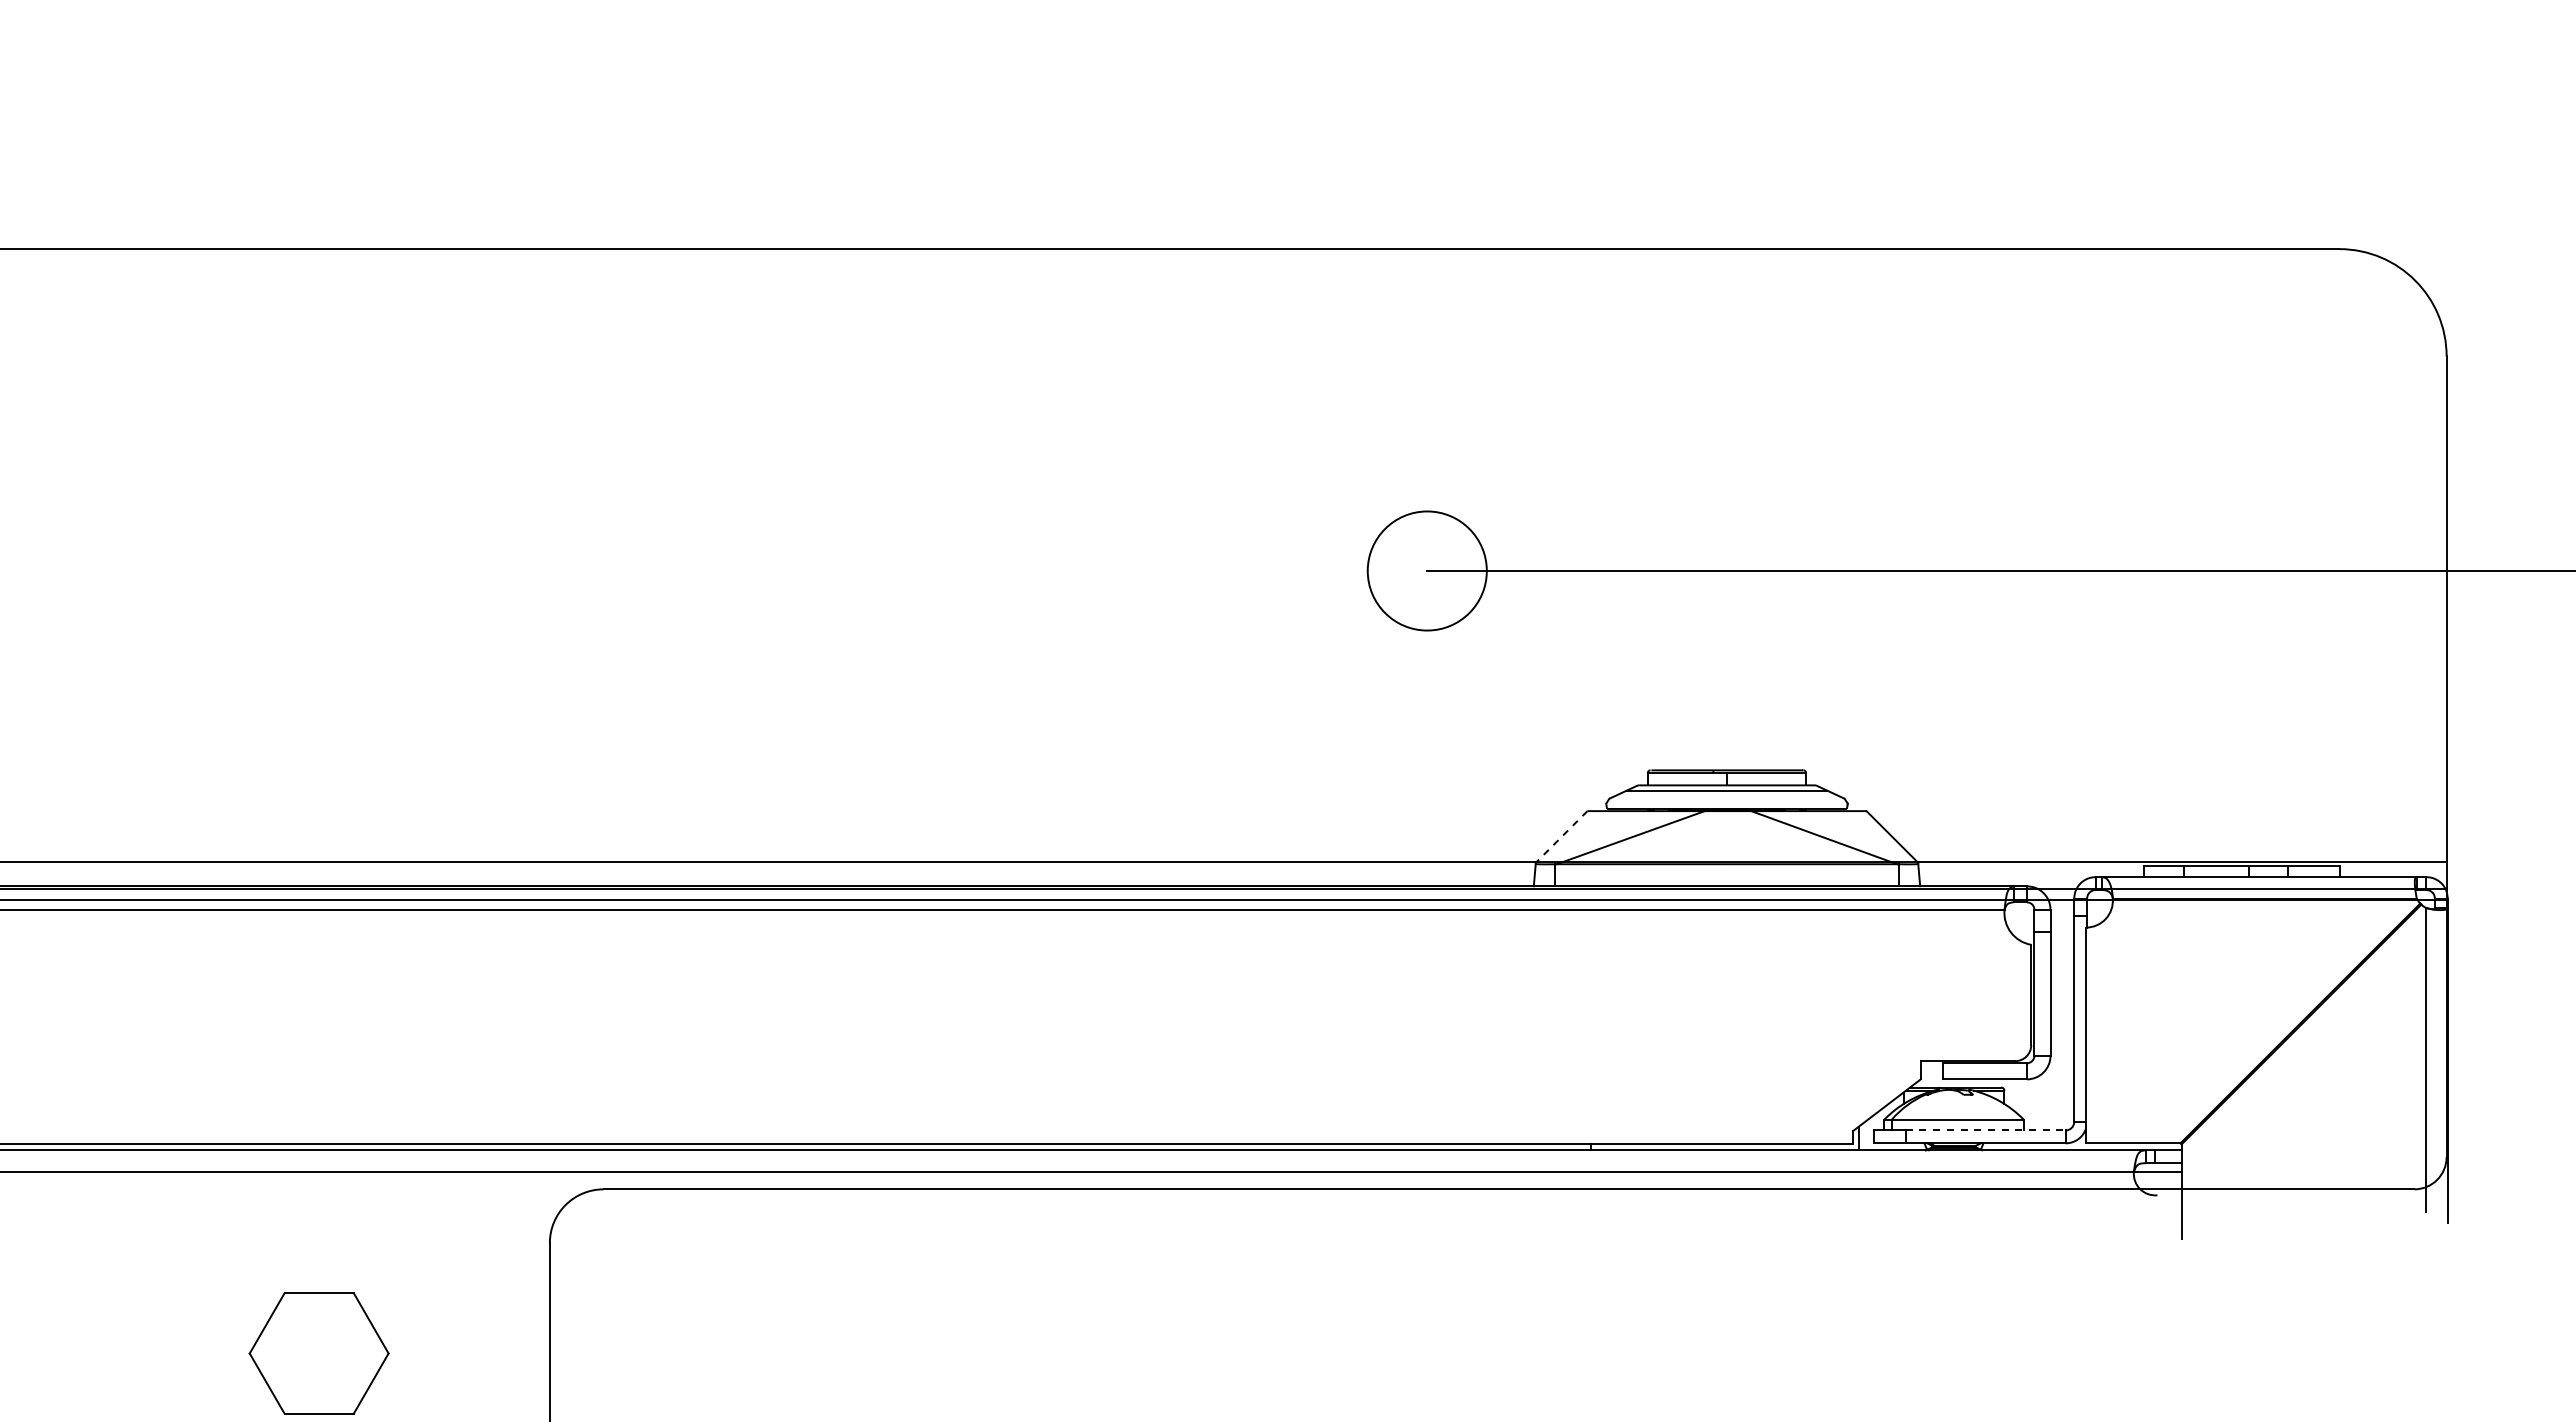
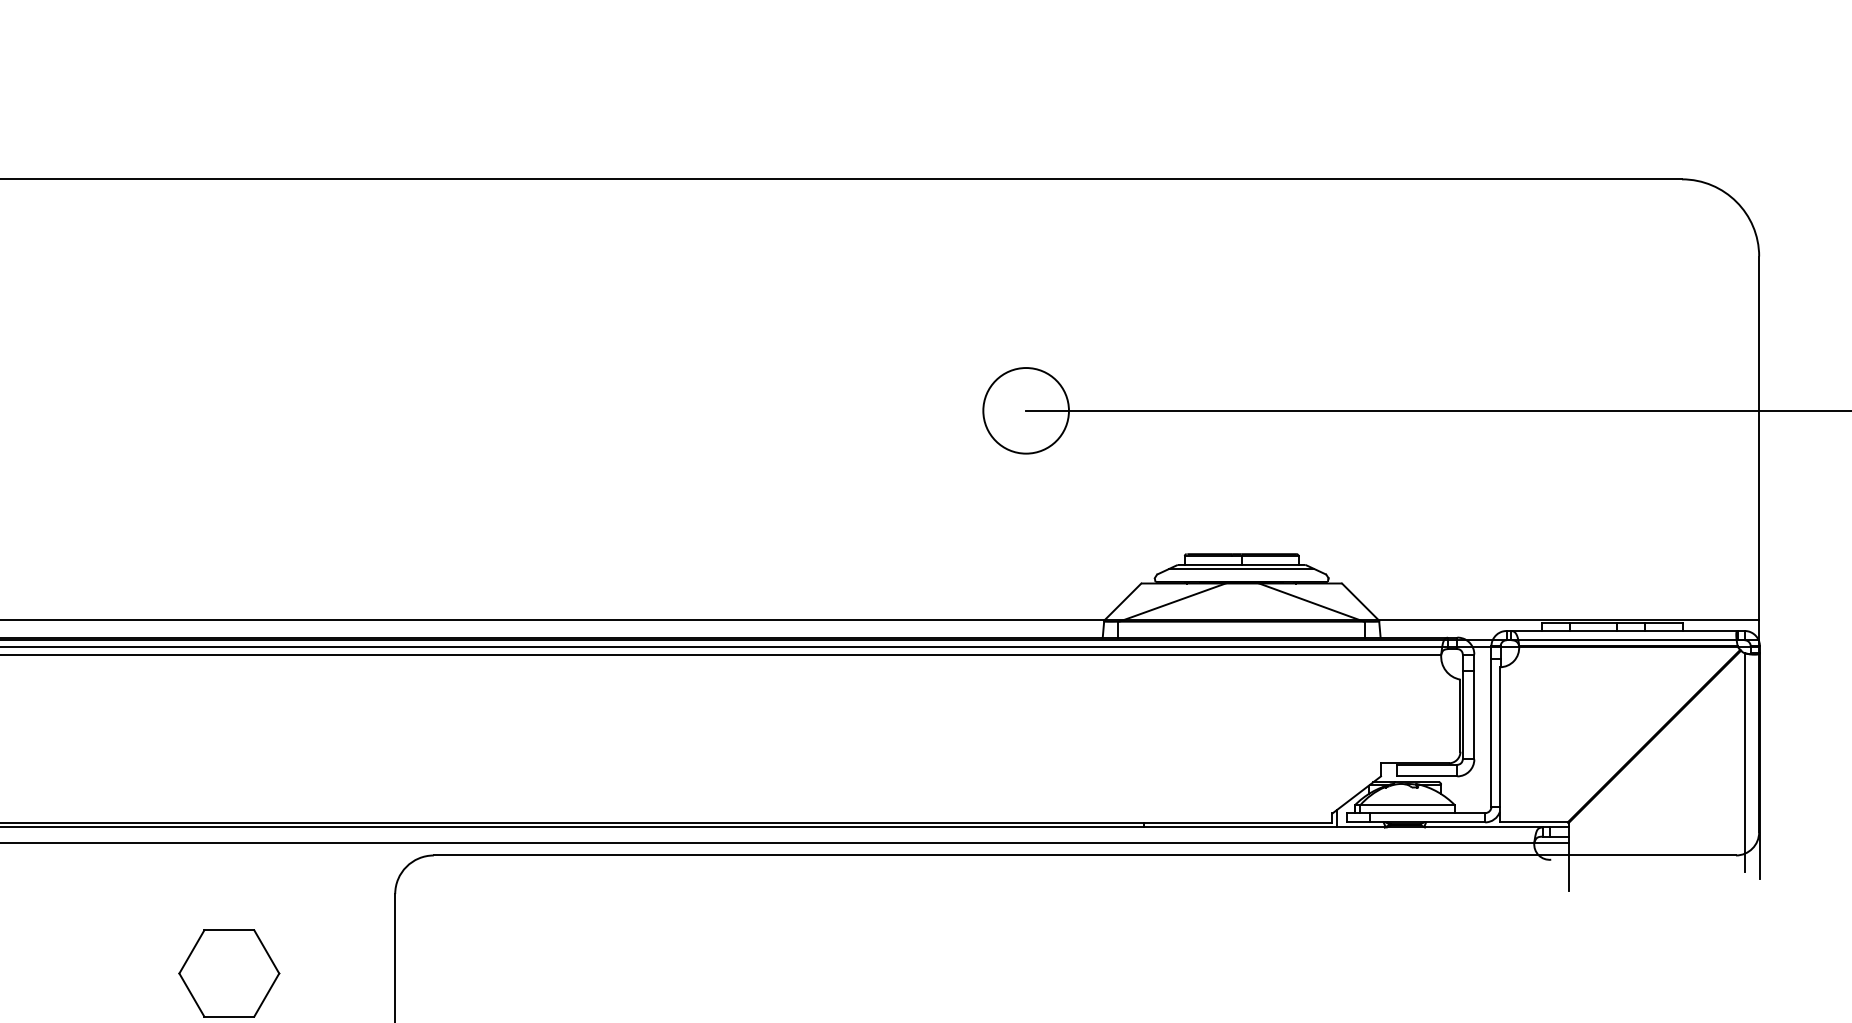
line: (1561, 837) -> (1122, 602), dashed -> solid
line: (1985, 1130) -> (1427, 813), dashed -> solid

